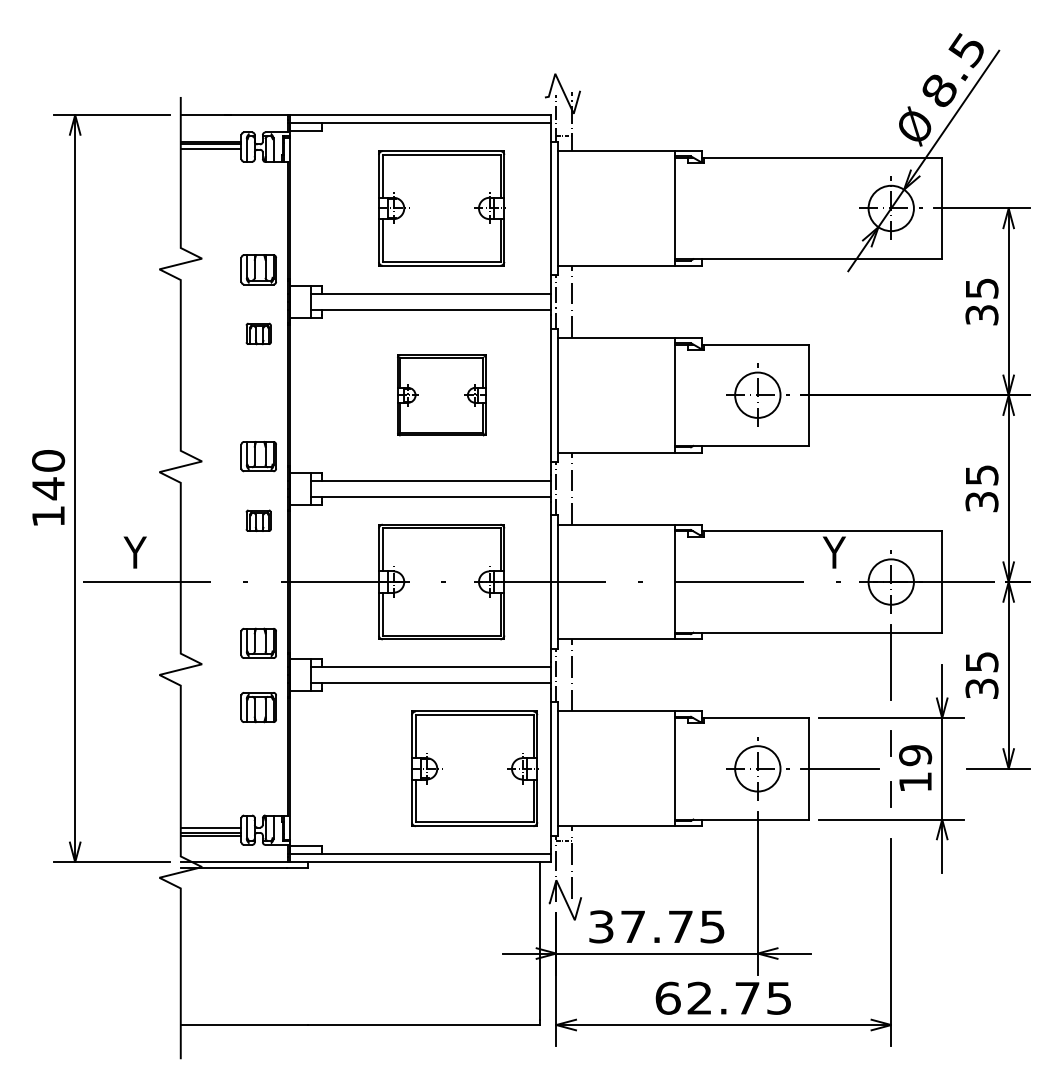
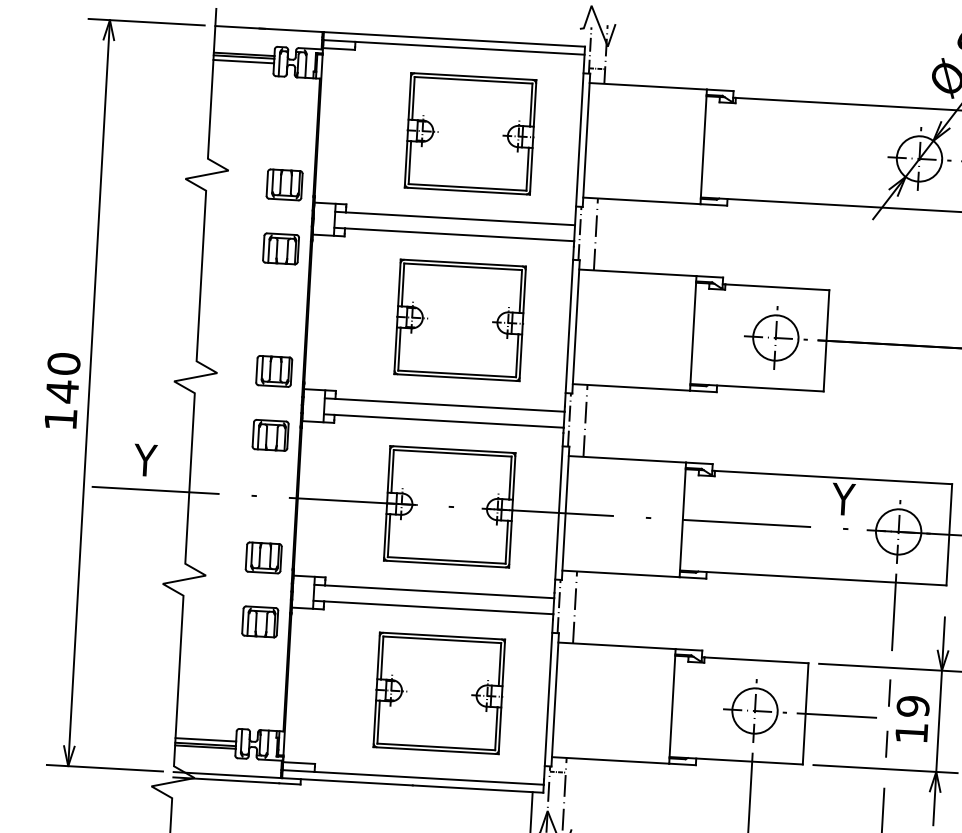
part: (258, 333) -> (280, 248), size x1.43
part: (441, 395) -> (460, 320), size x1.43
part: (258, 520) -> (270, 435), size x1.43
part: (474, 768) -> (439, 693), moved

